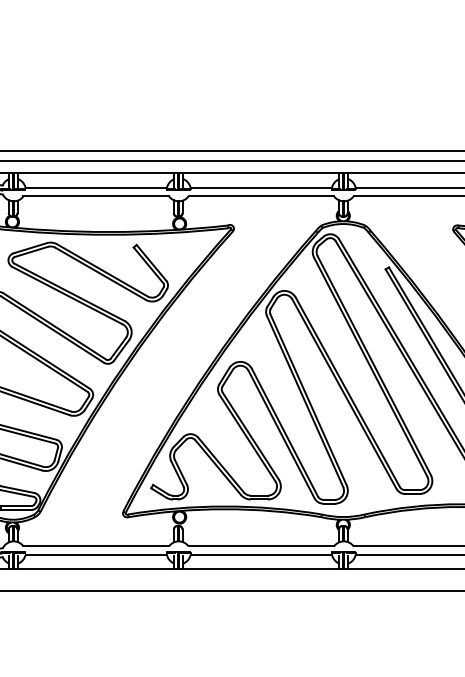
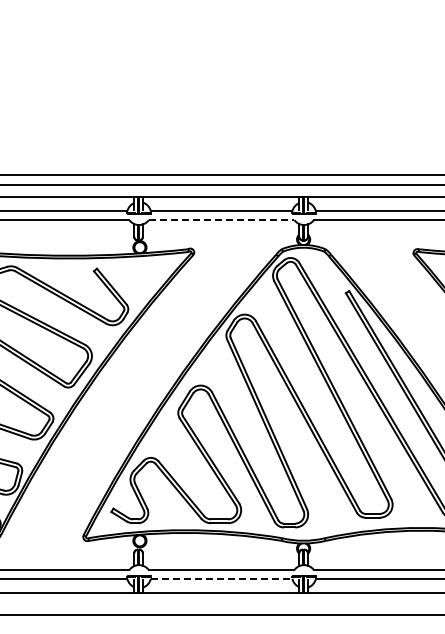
line: (261, 196) -> (221, 220), solid -> dashed
line: (261, 555) -> (221, 579), solid -> dashed

